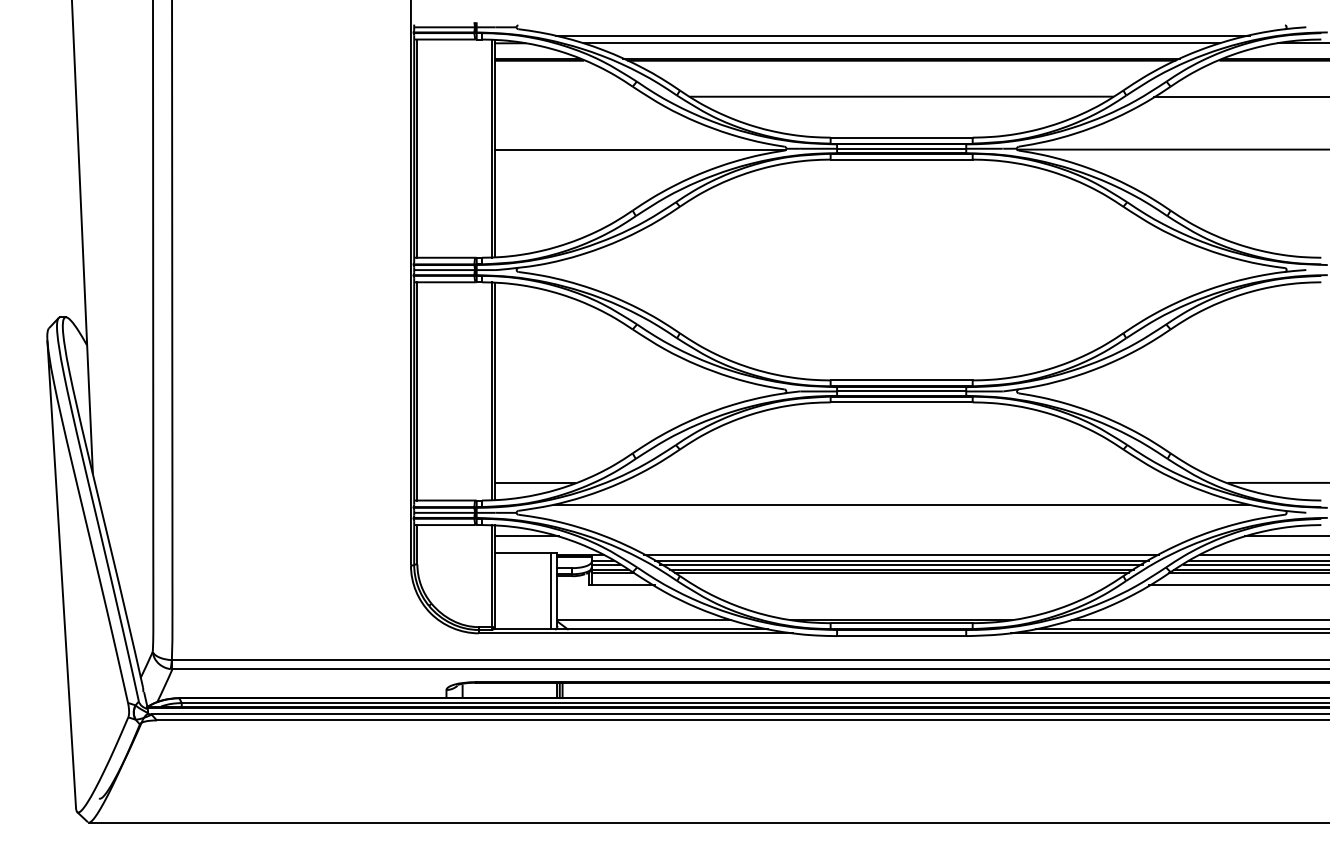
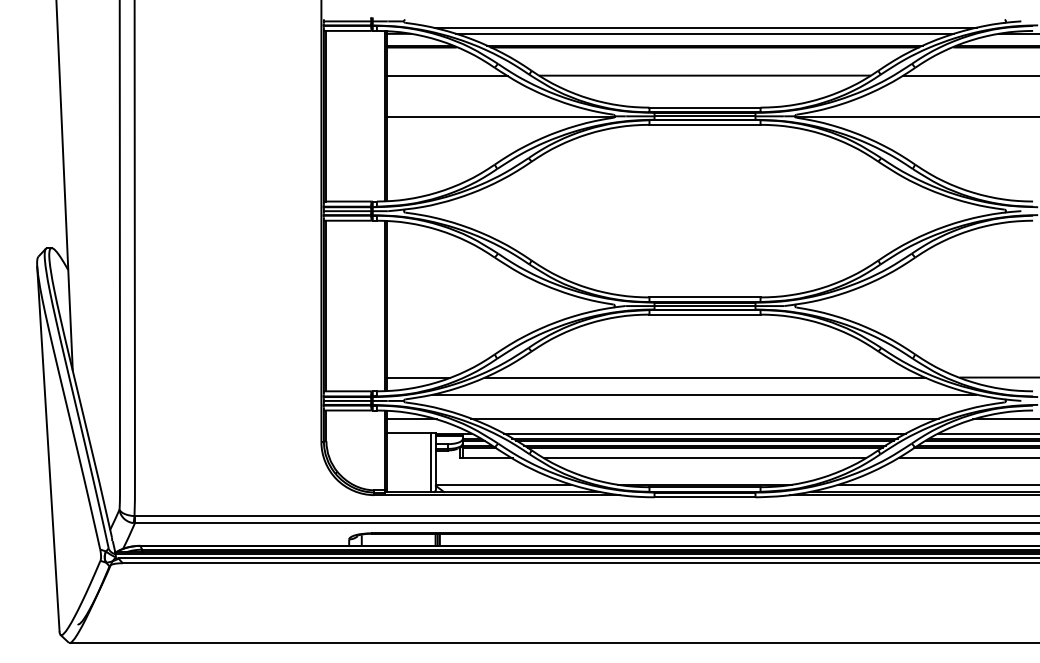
line: (572, 96) -> (447, 75), added
line: (902, 482) -> (705, 377), added
line: (901, 536) -> (704, 419), added
line: (901, 585) -> (704, 457), added

